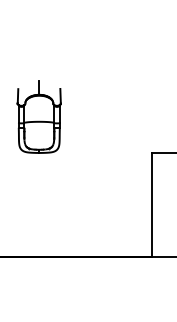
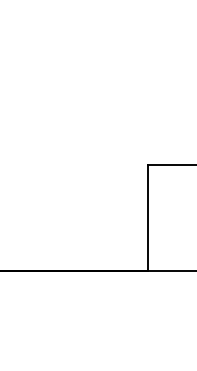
part: (38, 116) -> (32, 127), removed

